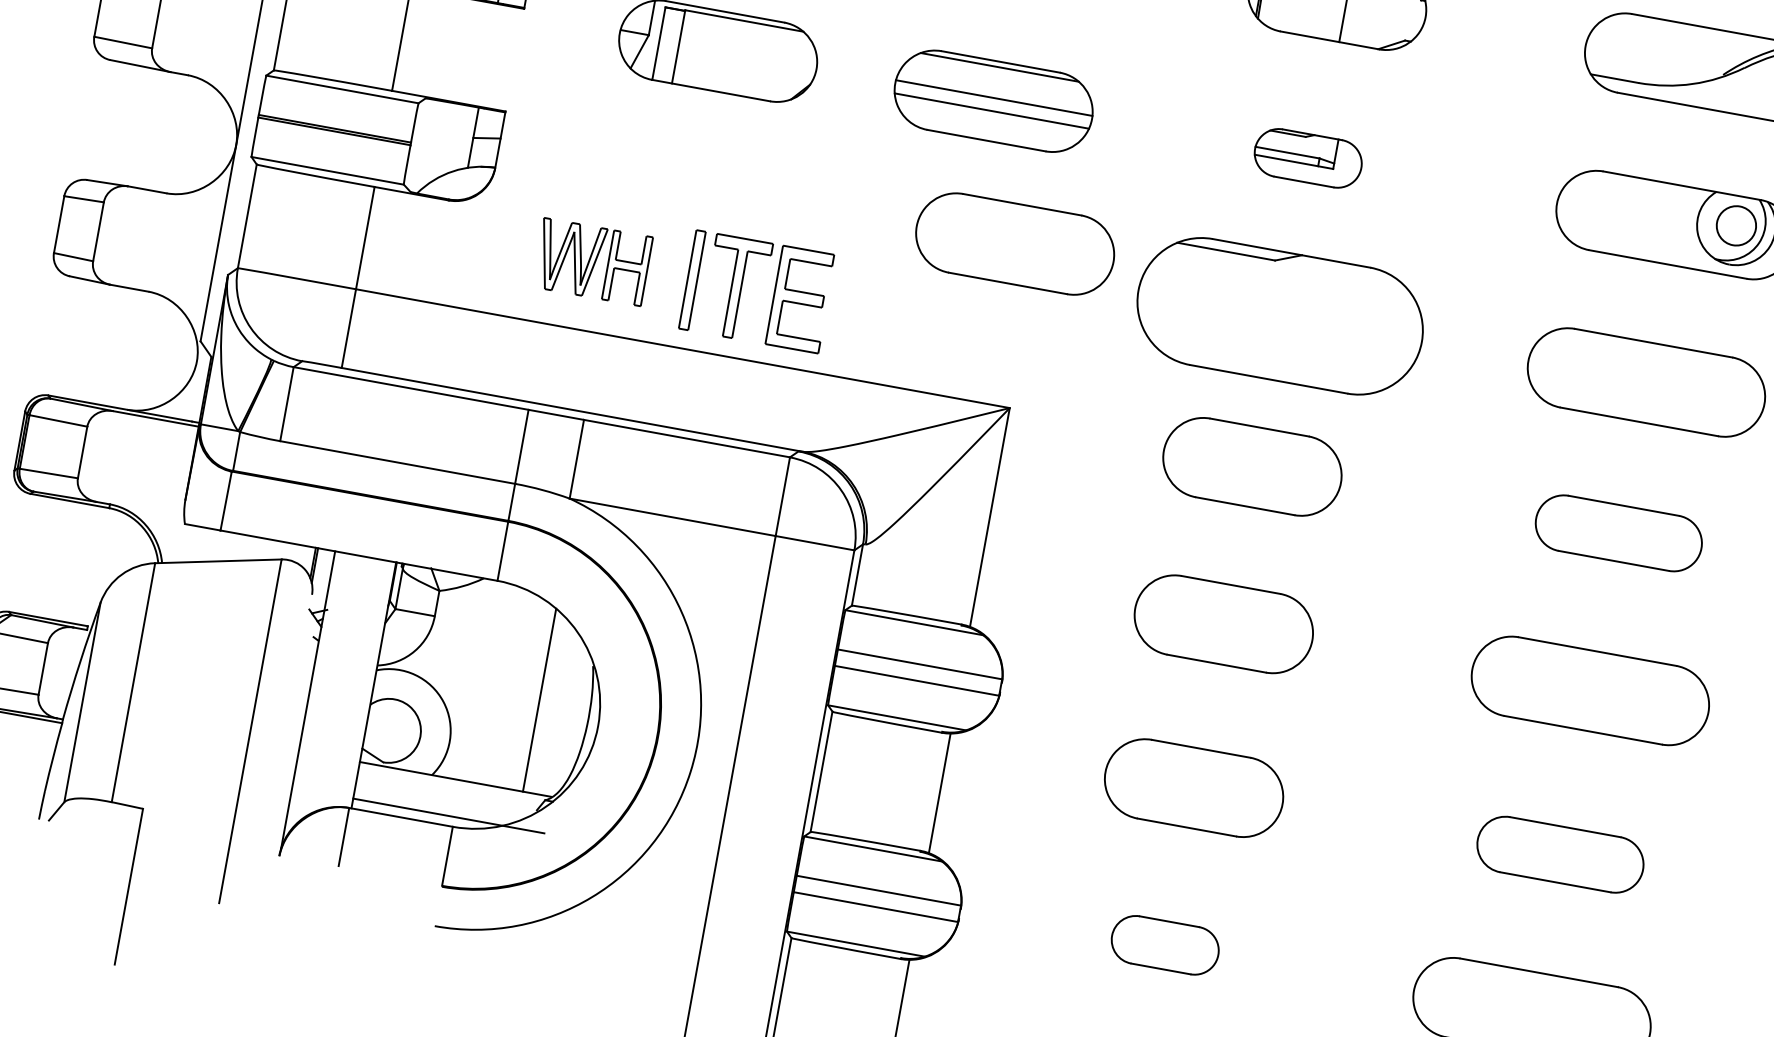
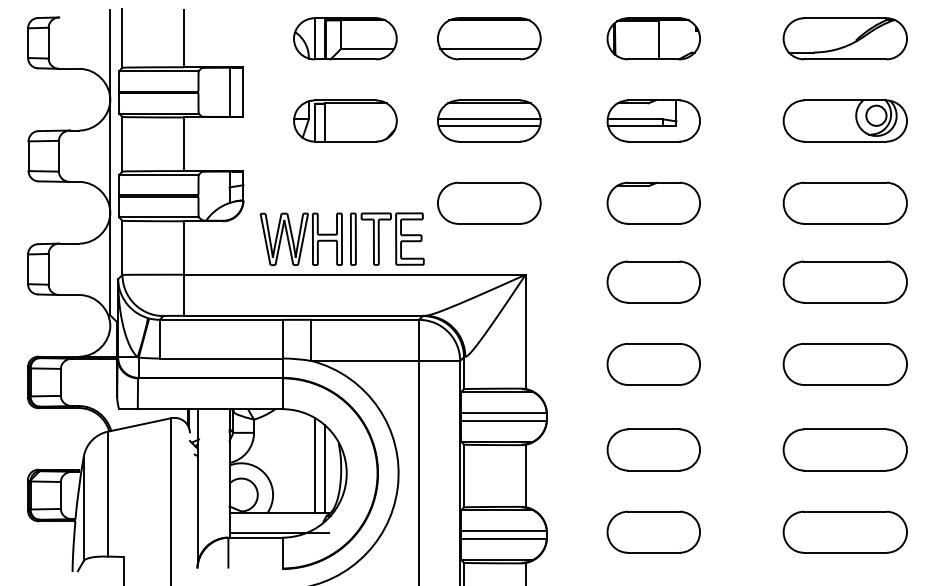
part: (1308, 157) -> (653, 120), size x1.67
part: (1015, 242) -> (489, 202), moved
part: (591, 260) -> (300, 238), size x1.43
part: (1279, 314) -> (653, 202), size x0.62
part: (1617, 531) -> (844, 281), size x1.43
line: (558, 711) -> (325, 469), added
part: (1559, 853) -> (844, 449), size x1.43
part: (1165, 944) -> (653, 531), size x1.67

